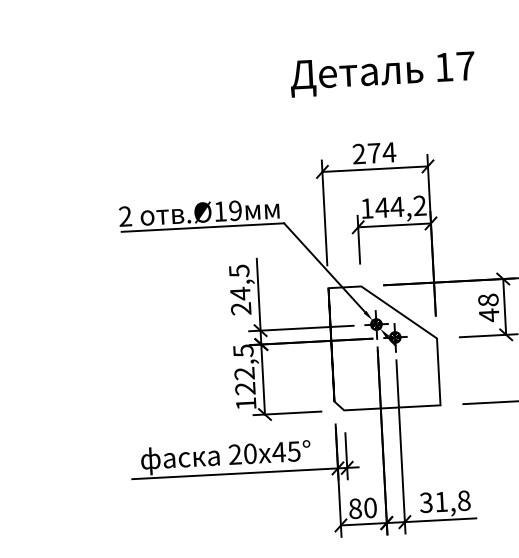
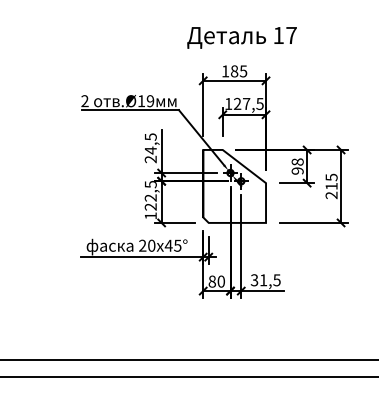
text: (381, 73) -> (241, 37), moved
text: (374, 153) -> (234, 71), 274 -> 185
text: (400, 206) -> (248, 103), 144,2 -> 127,5
text: (488, 316) -> (297, 171), 48 -> 98
text: (463, 501) -> (276, 280), 31,8 -> 31,5

